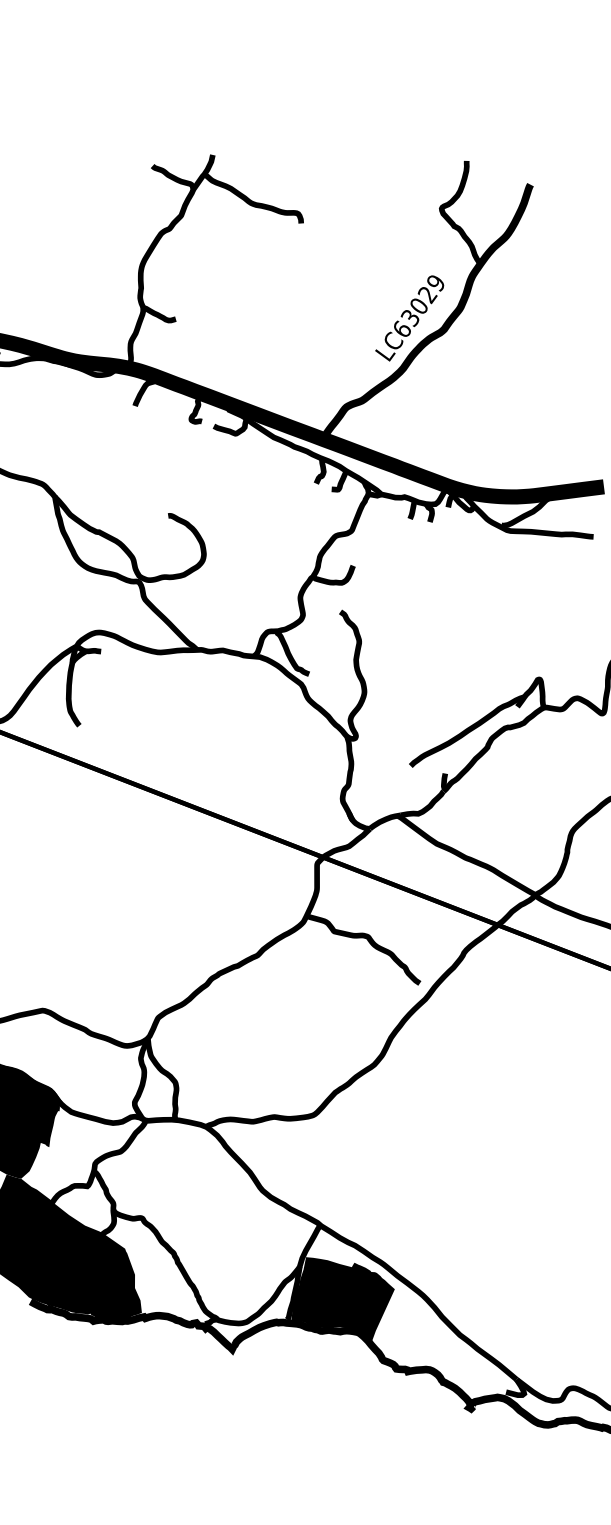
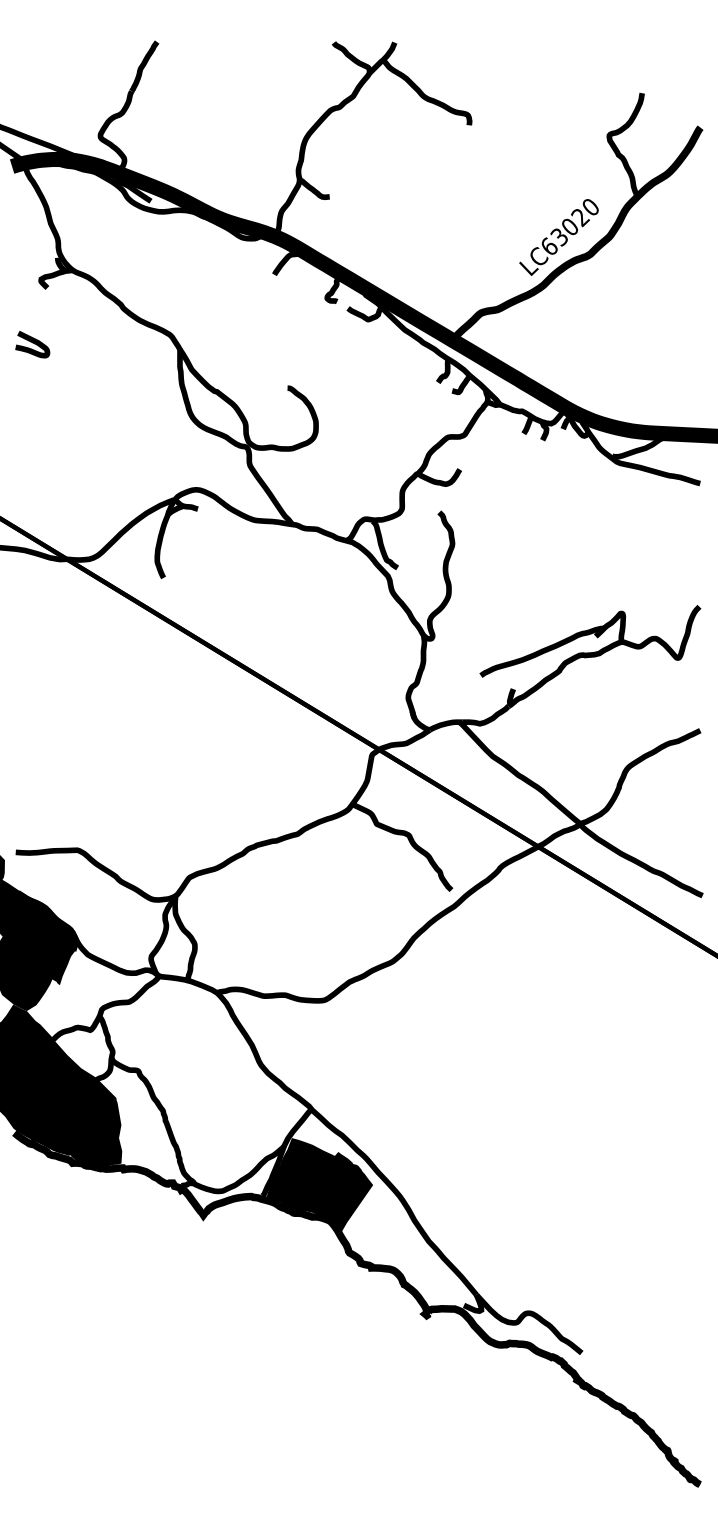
text: (435, 283) -> (590, 207), LC63029 -> LC63020

